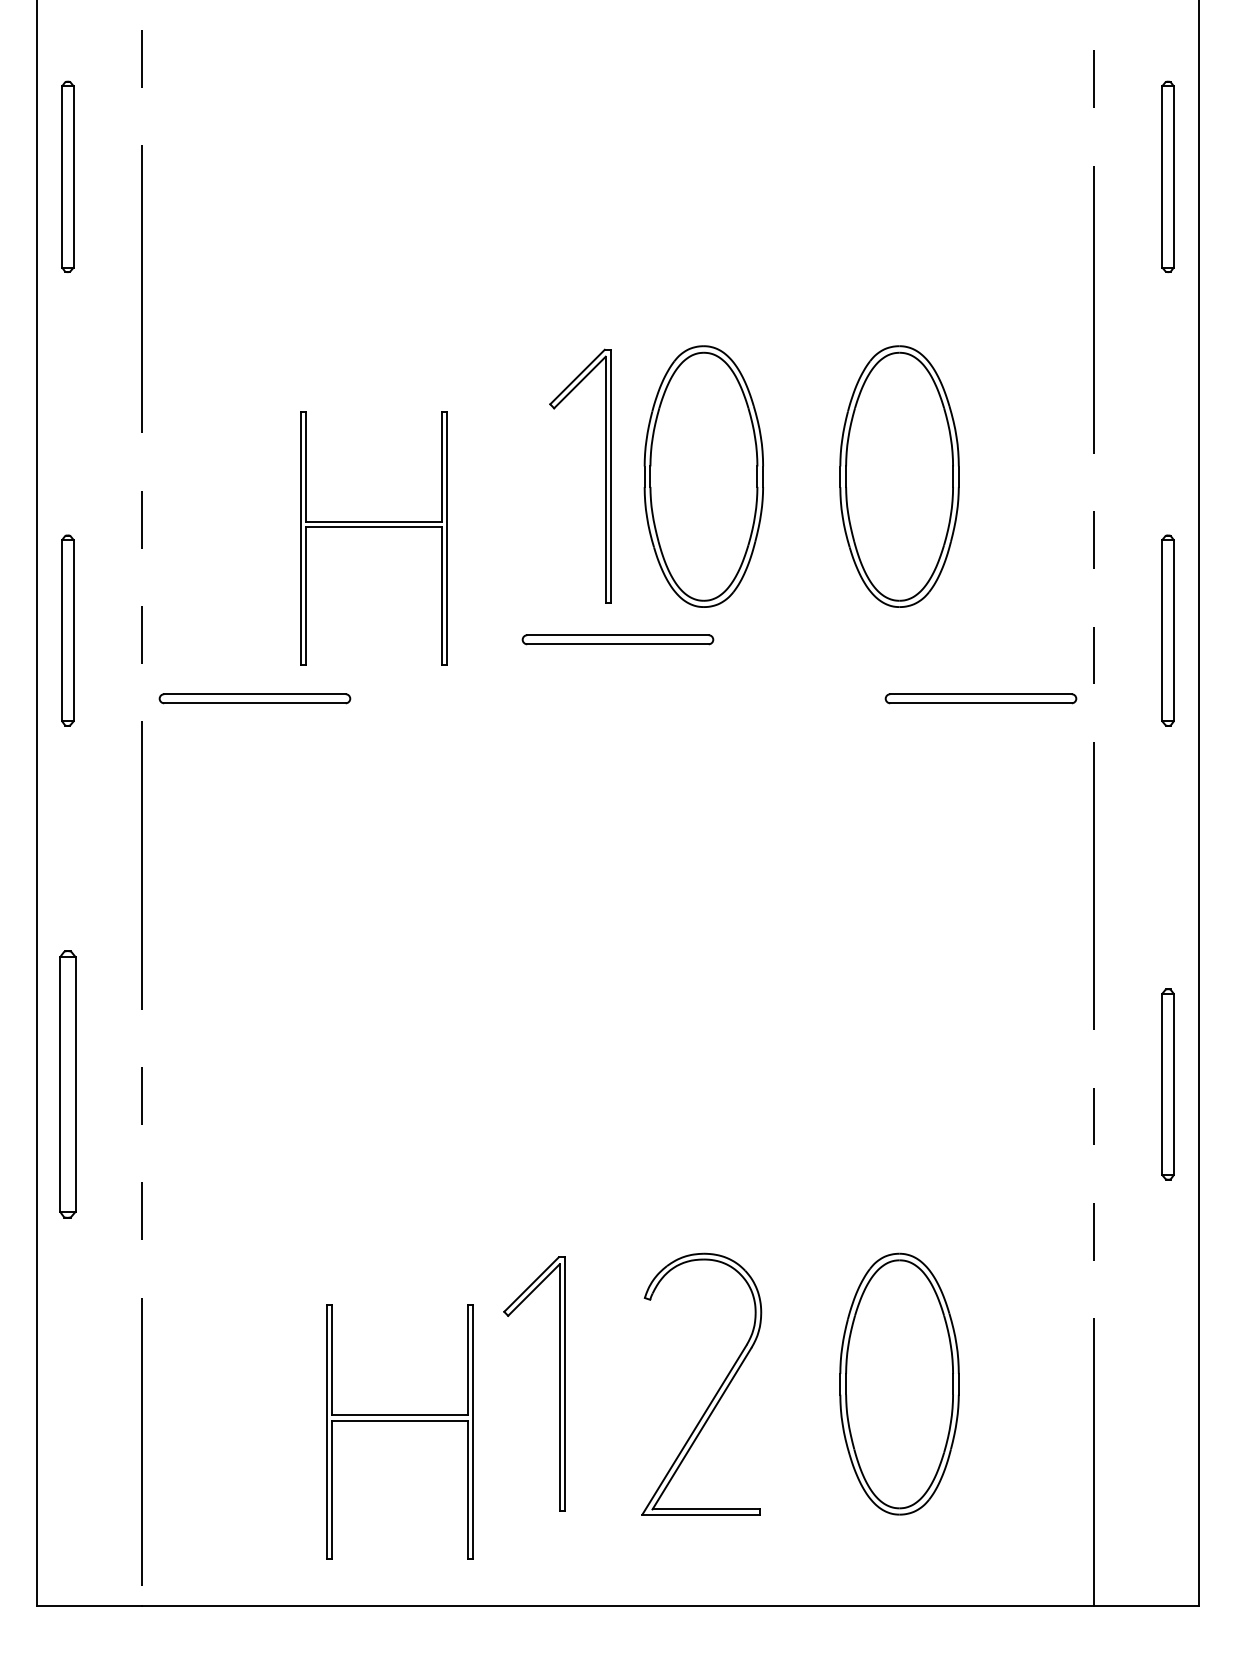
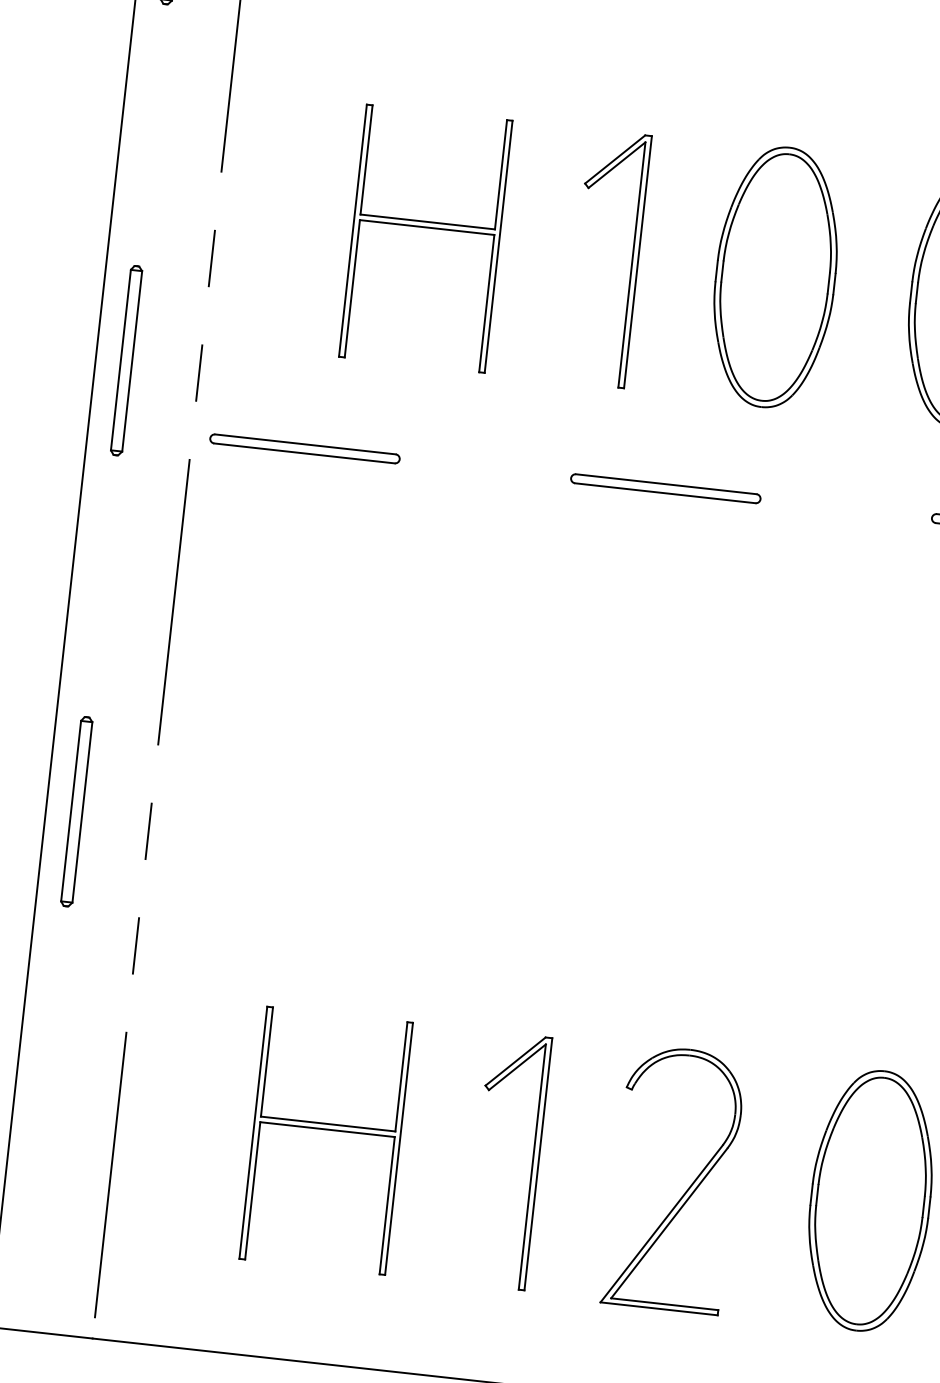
part: (605, 475) -> (632, 260), moved
part: (373, 527) -> (426, 227), moved
part: (617, 639) -> (665, 488), moved
part: (67, 1084) -> (76, 811), size x0.71
part: (399, 1421) -> (326, 1130), moved

